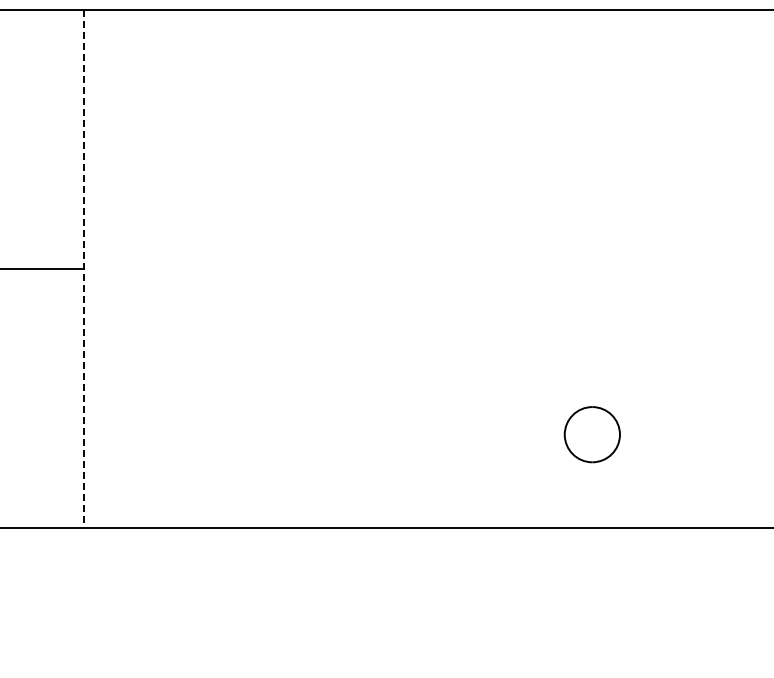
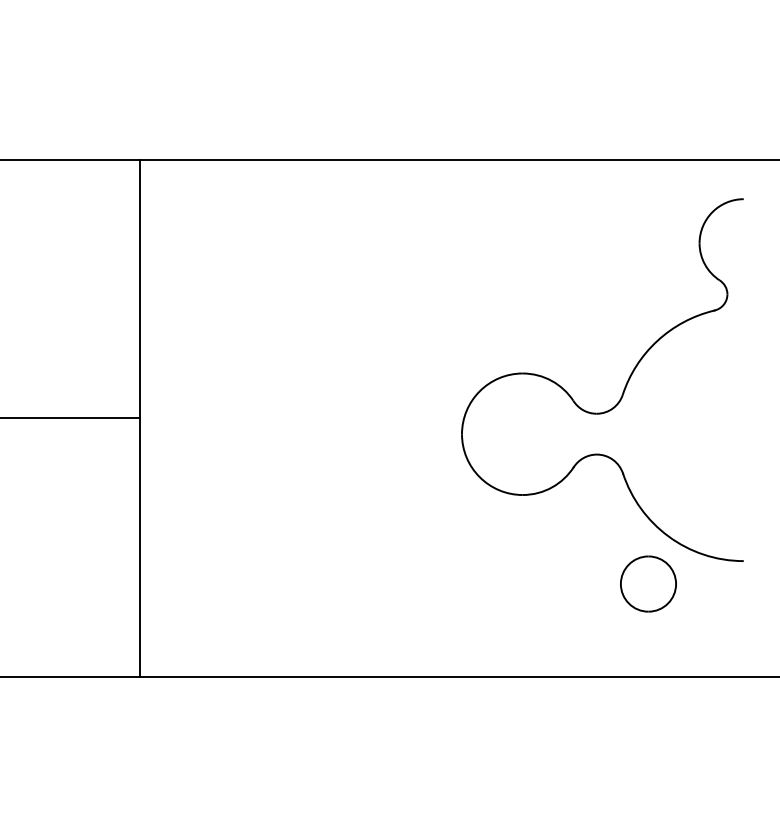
part: (568, 237) -> (624, 386), added
line: (83, 269) -> (139, 418), dashed -> solid

